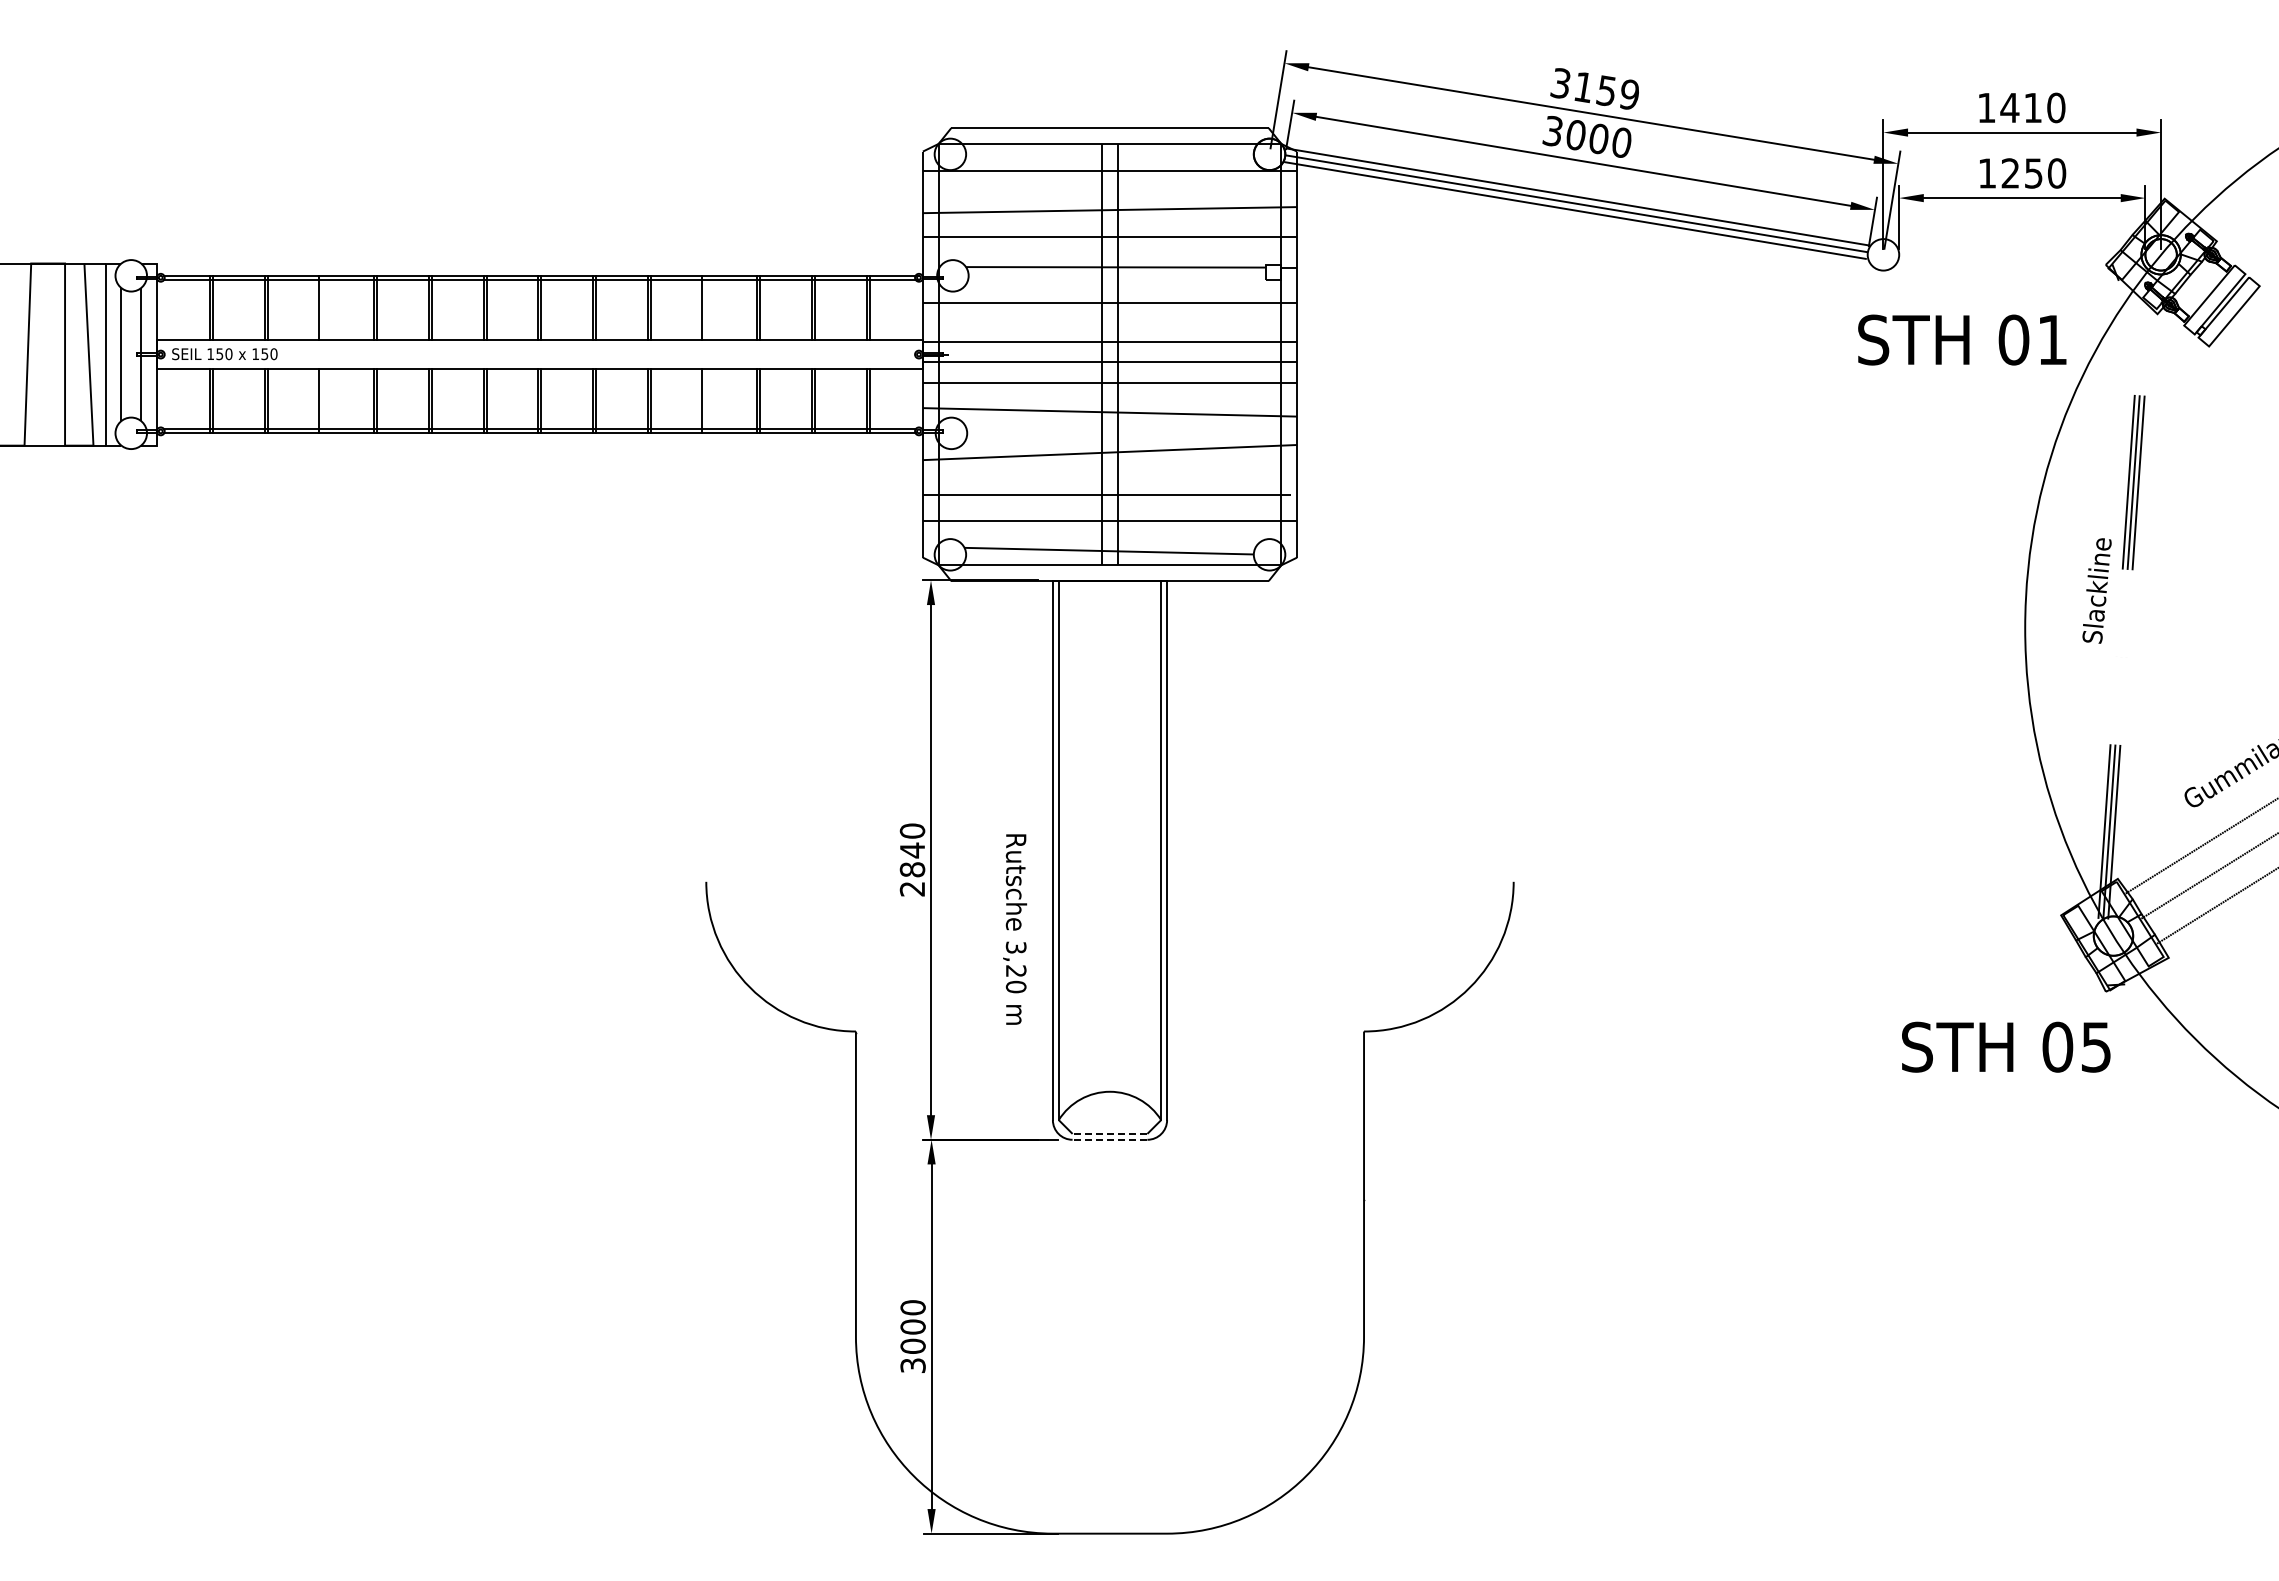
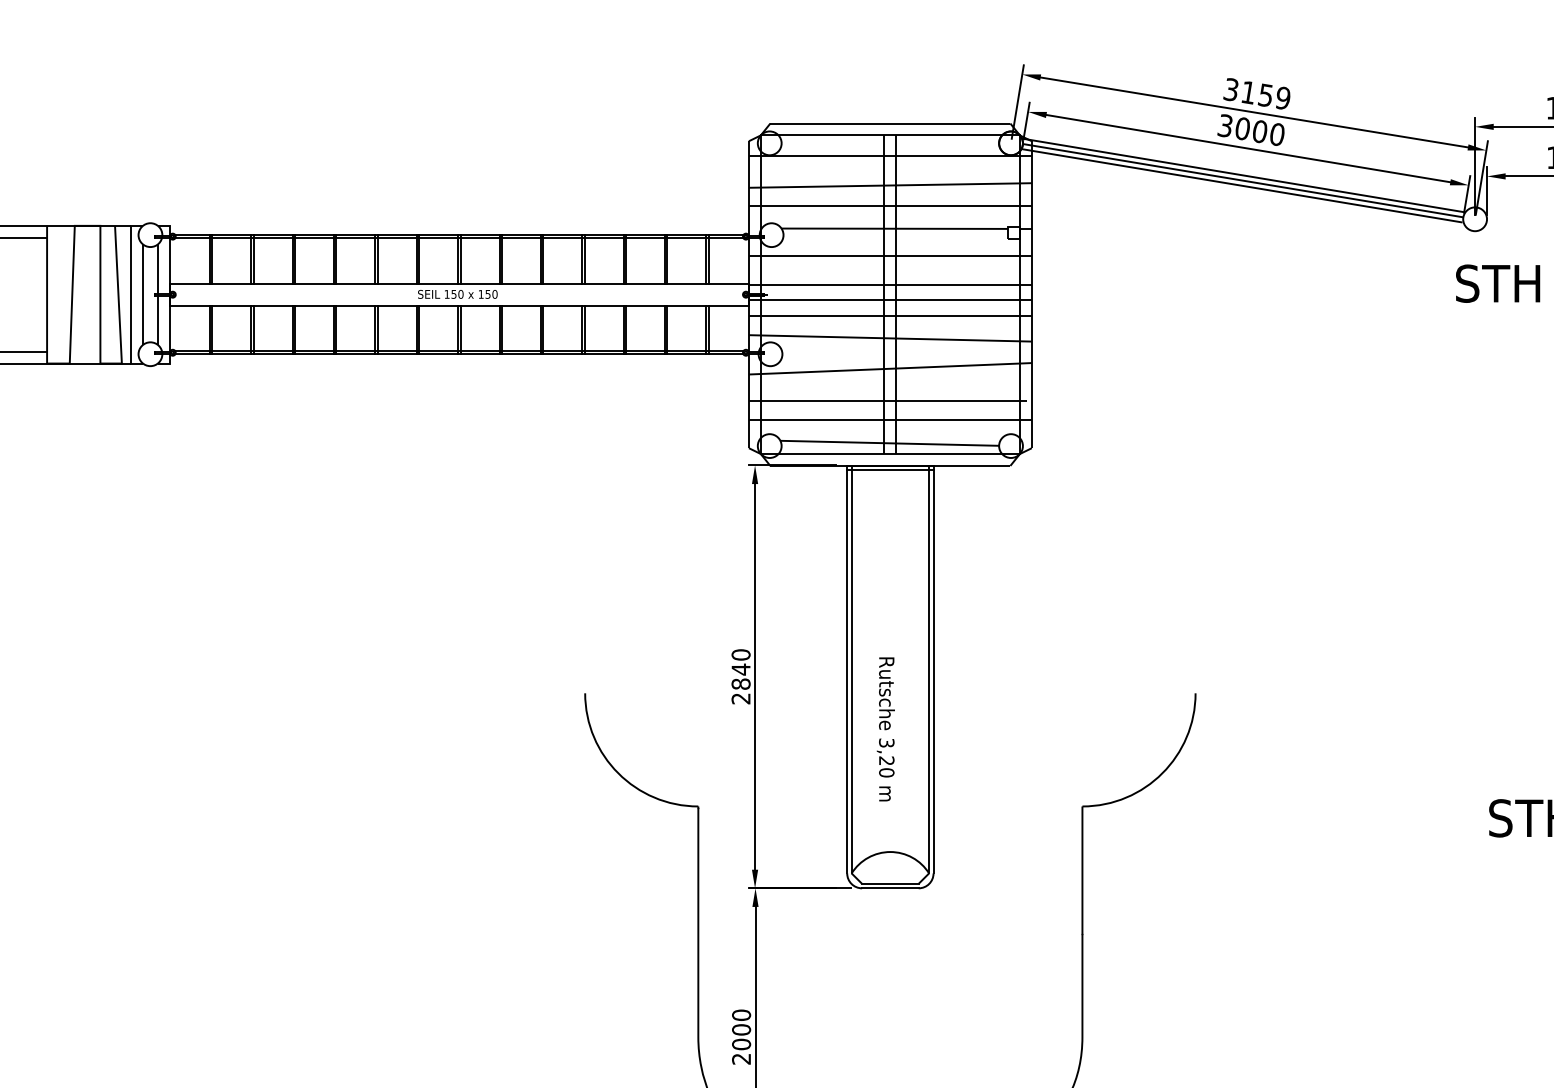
line: (322, 307) -> (295, 259), added
line: (705, 307) -> (584, 259), added
text: (224, 354) -> (457, 294), moved
line: (322, 401) -> (295, 330), added
line: (705, 401) -> (584, 330), added
line: (1109, 586) -> (890, 470), added
text: (1015, 929) -> (886, 729), moved
line: (1109, 1133) -> (890, 883), dashed -> solid
line: (1109, 1139) -> (890, 888), dashed -> solid
text: (912, 1365) -> (741, 1058), 3000 -> 2000

